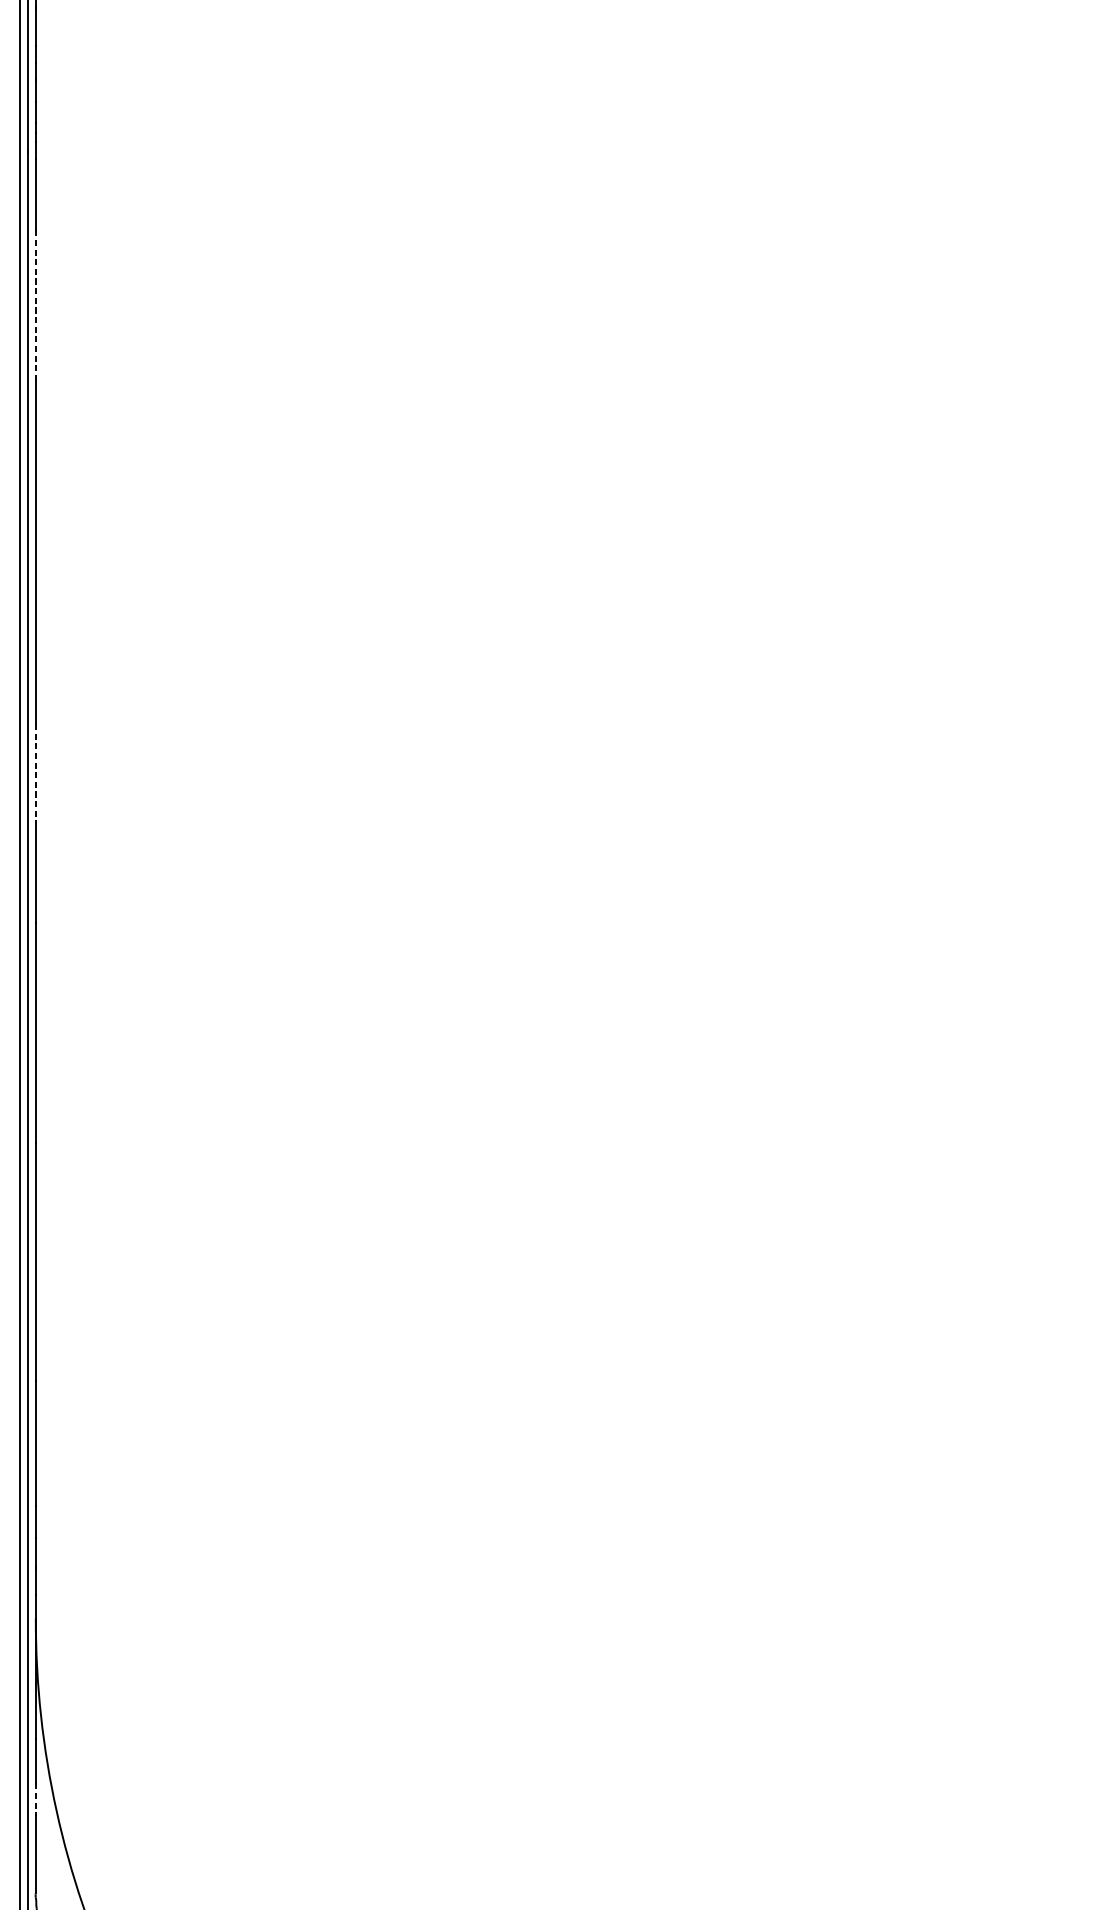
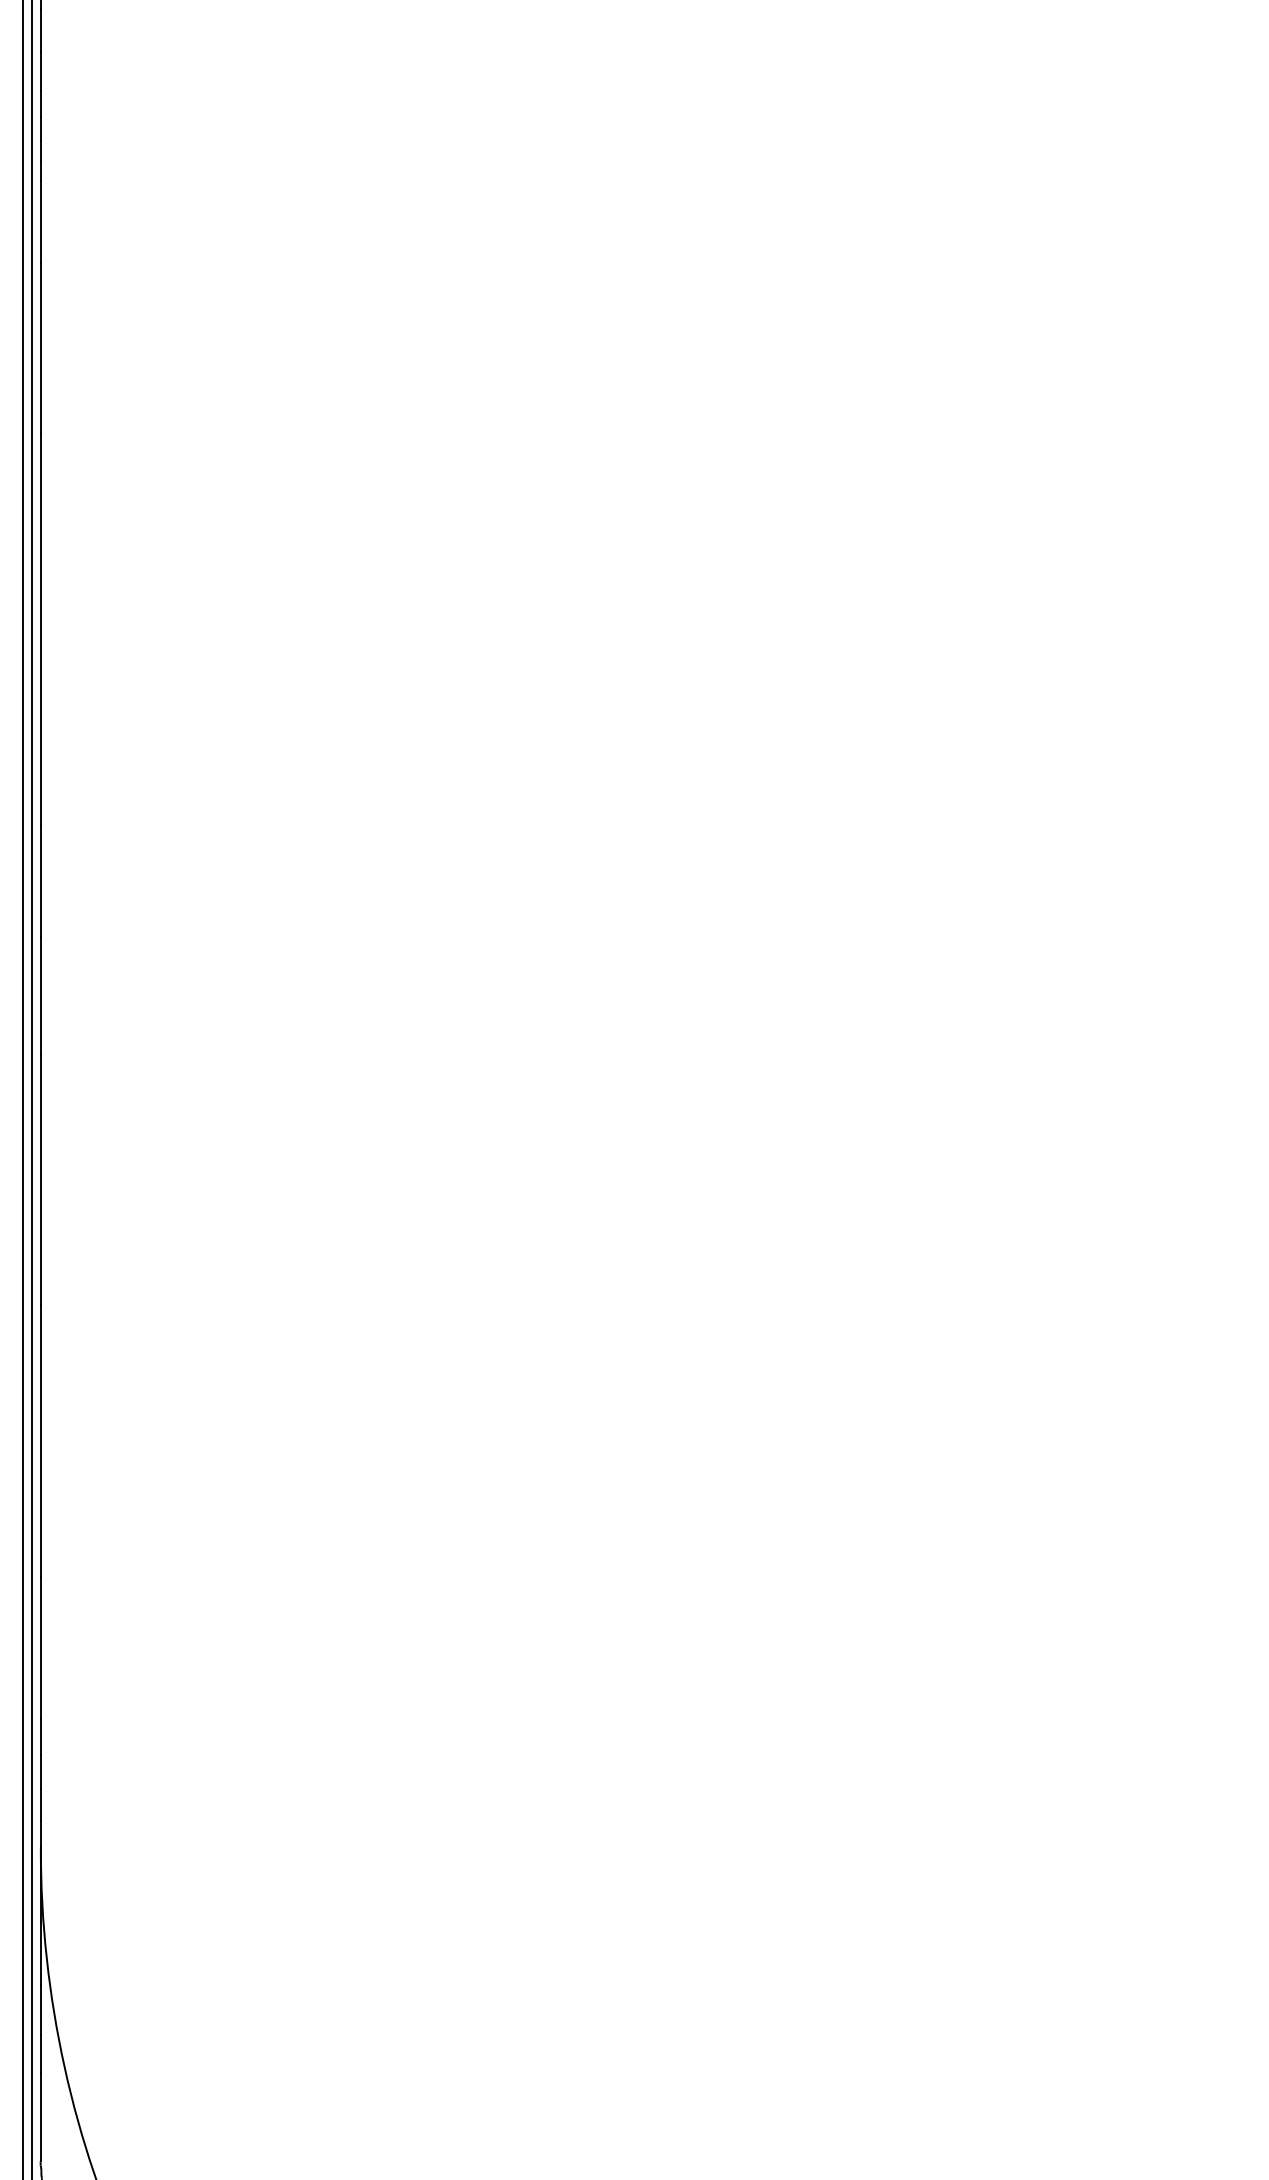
line: (35, 305) -> (40, 348), dashed -> solid
line: (35, 773) -> (40, 882), dashed -> solid
line: (35, 1799) -> (40, 2053), dashed -> solid

